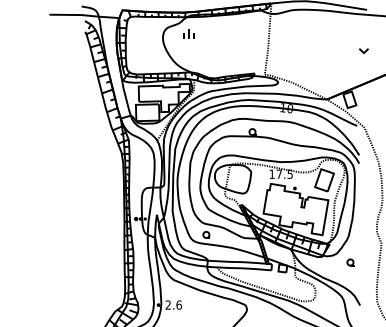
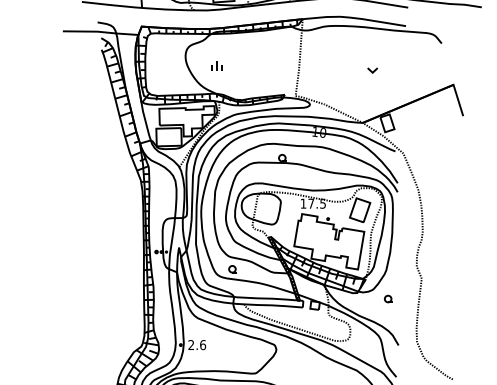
part: (188, 33) -> (216, 65), moved
part: (363, 50) -> (372, 70), moved

